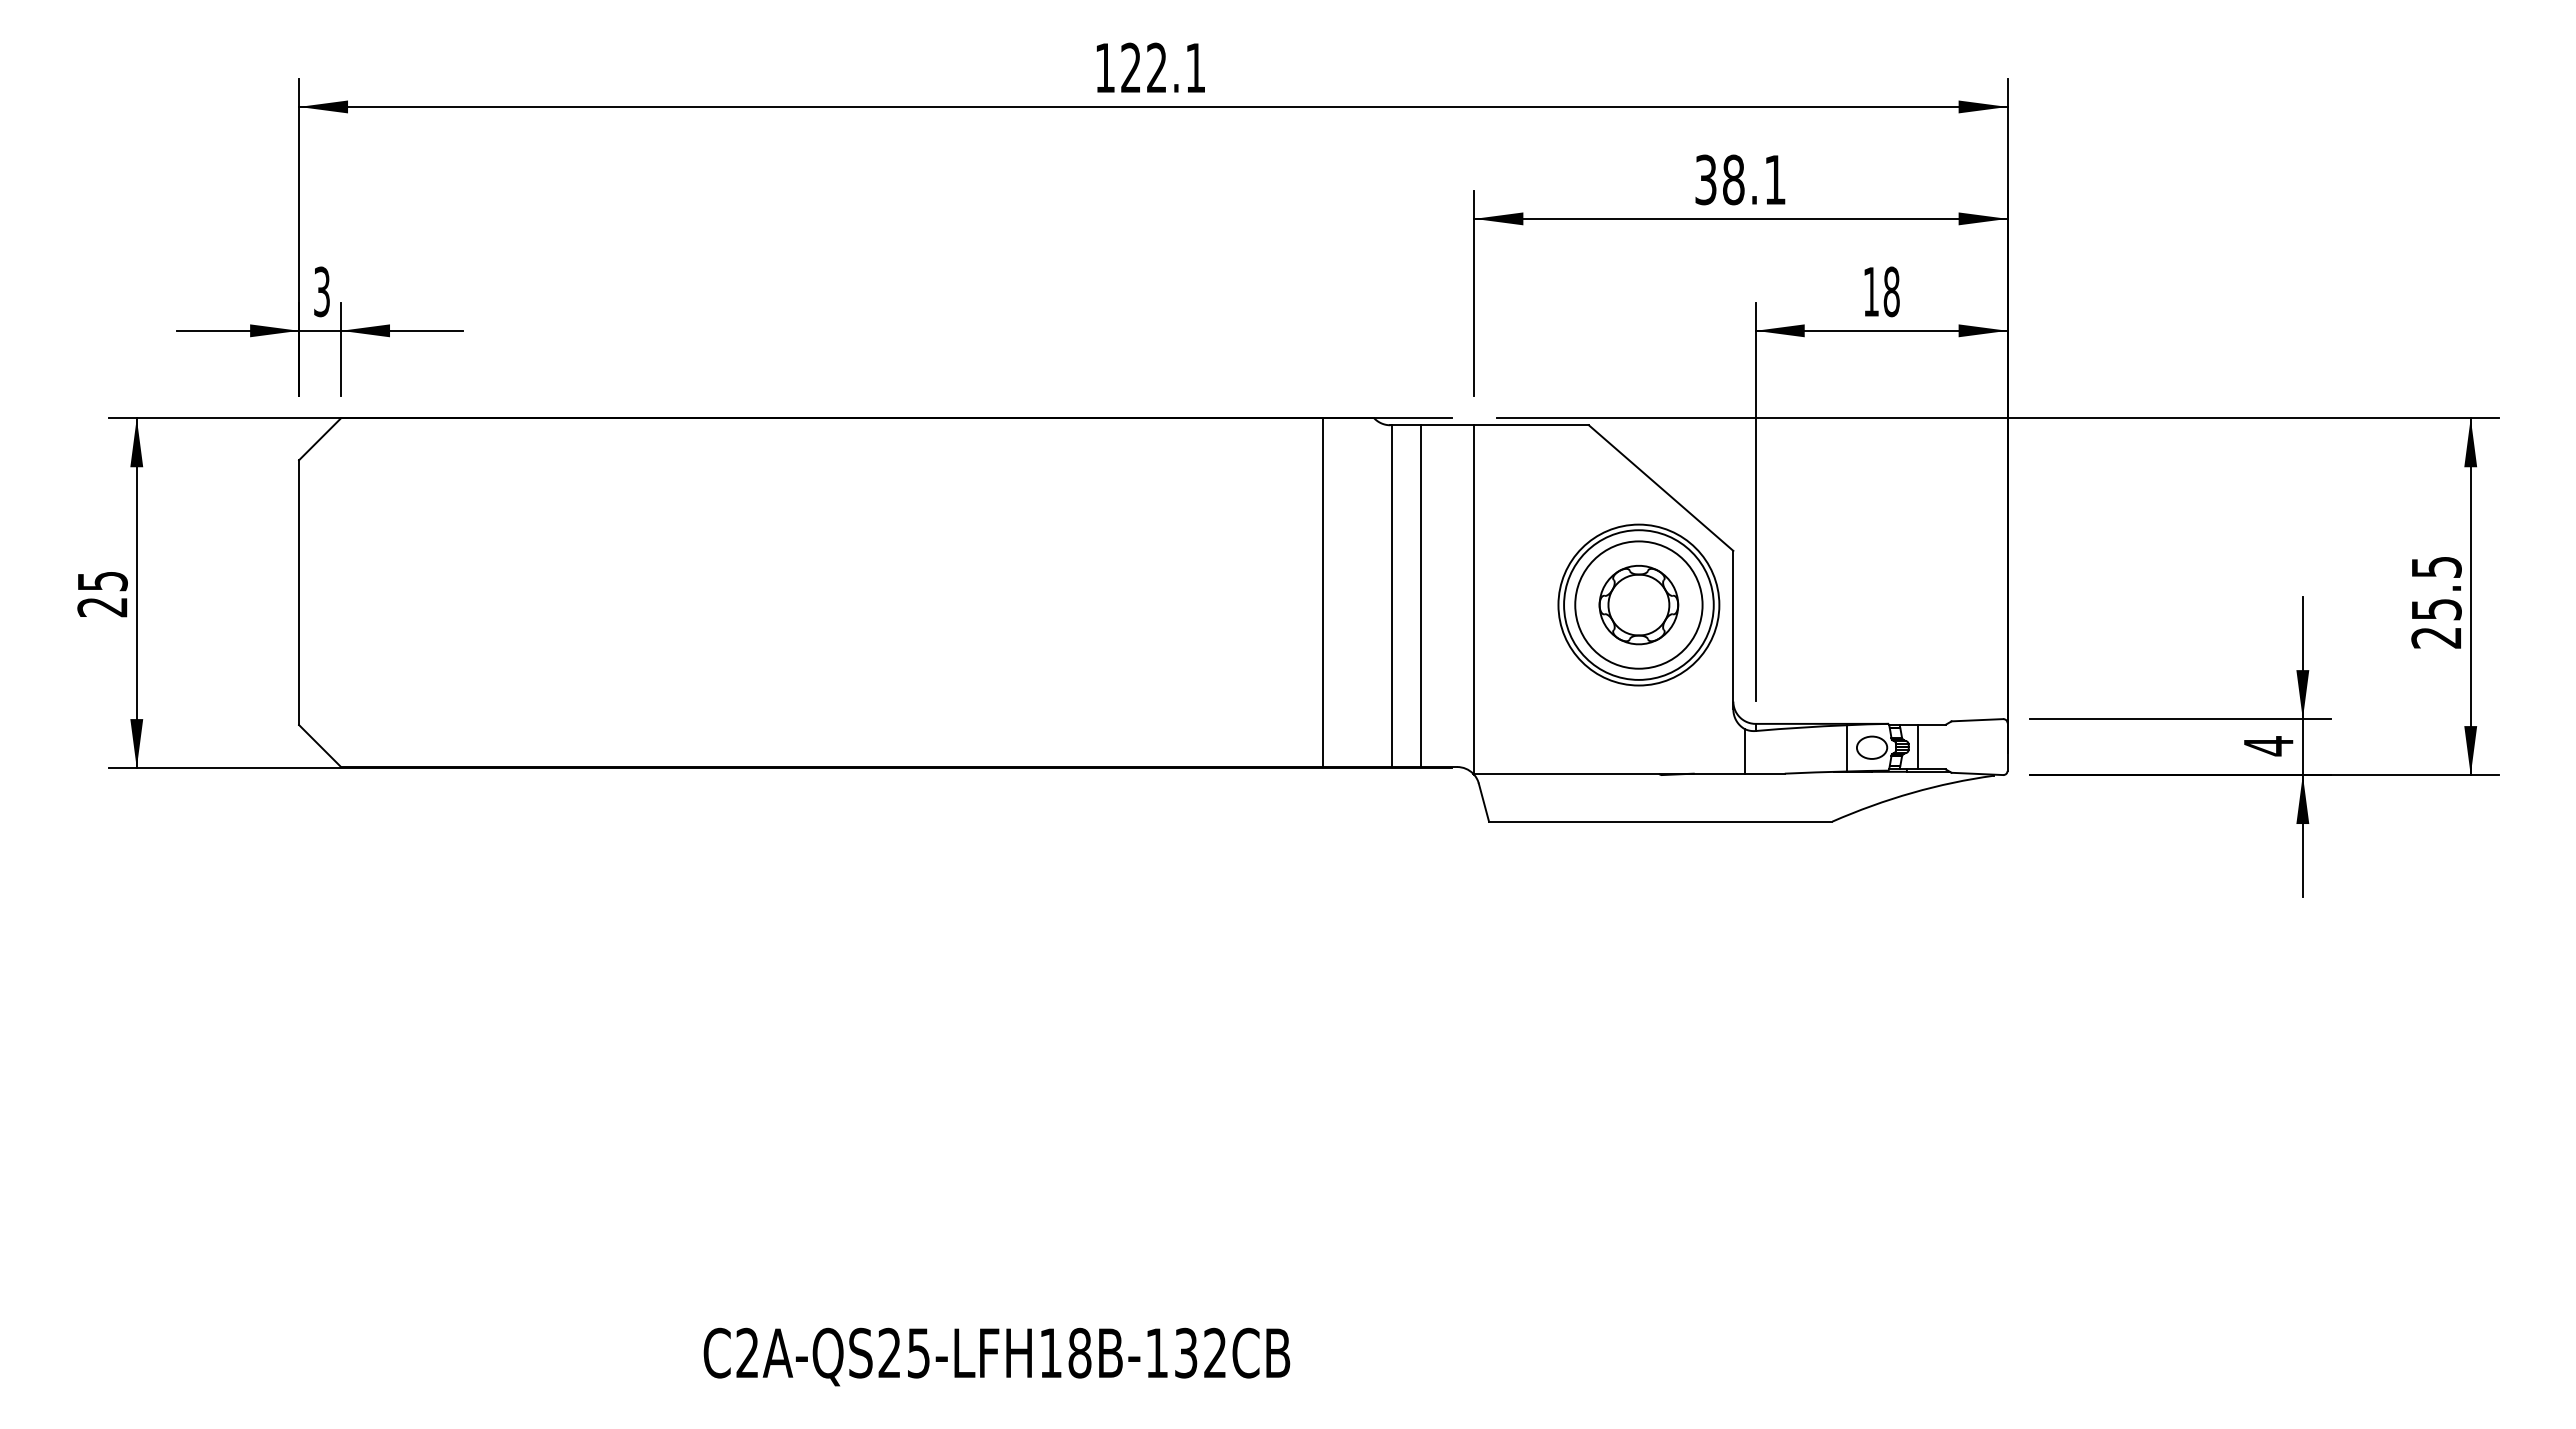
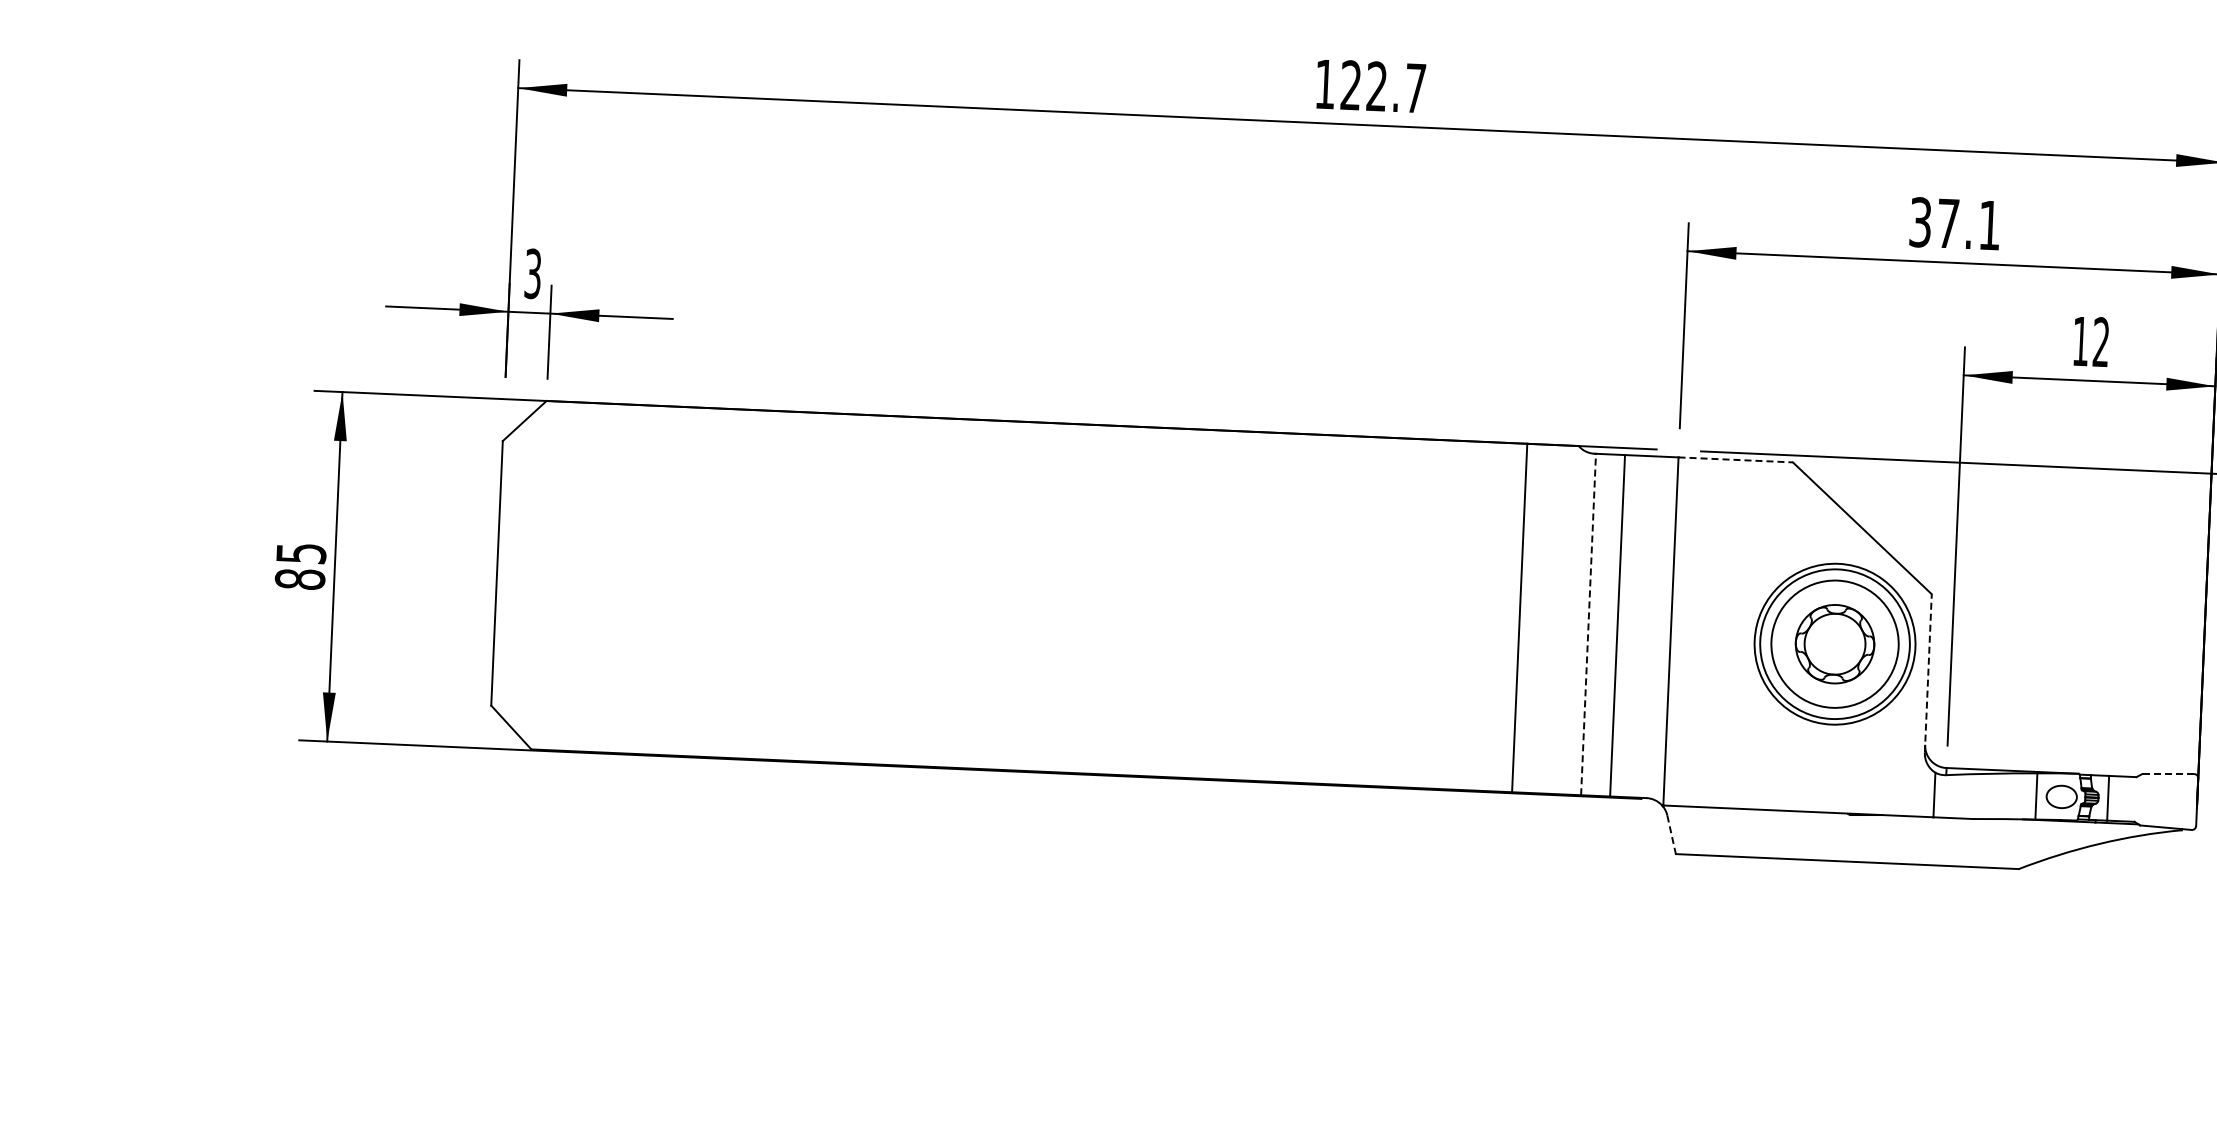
text: (1195, 67) -> (1415, 87), 122.1 -> 122.7
text: (1733, 179) -> (1948, 223), 38.1 -> 37.1
text: (1891, 291) -> (2101, 341), 18 -> 12
line: (1532, 425) -> (1736, 460), solid -> dashed
line: (1391, 596) -> (1588, 624), solid -> dashed
text: (102, 607) -> (299, 579), 25 -> 85
line: (1733, 629) -> (1928, 672), solid -> dashed
line: (1977, 720) -> (2168, 774), solid -> dashed
line: (1483, 802) -> (1671, 834), solid -> dashed

